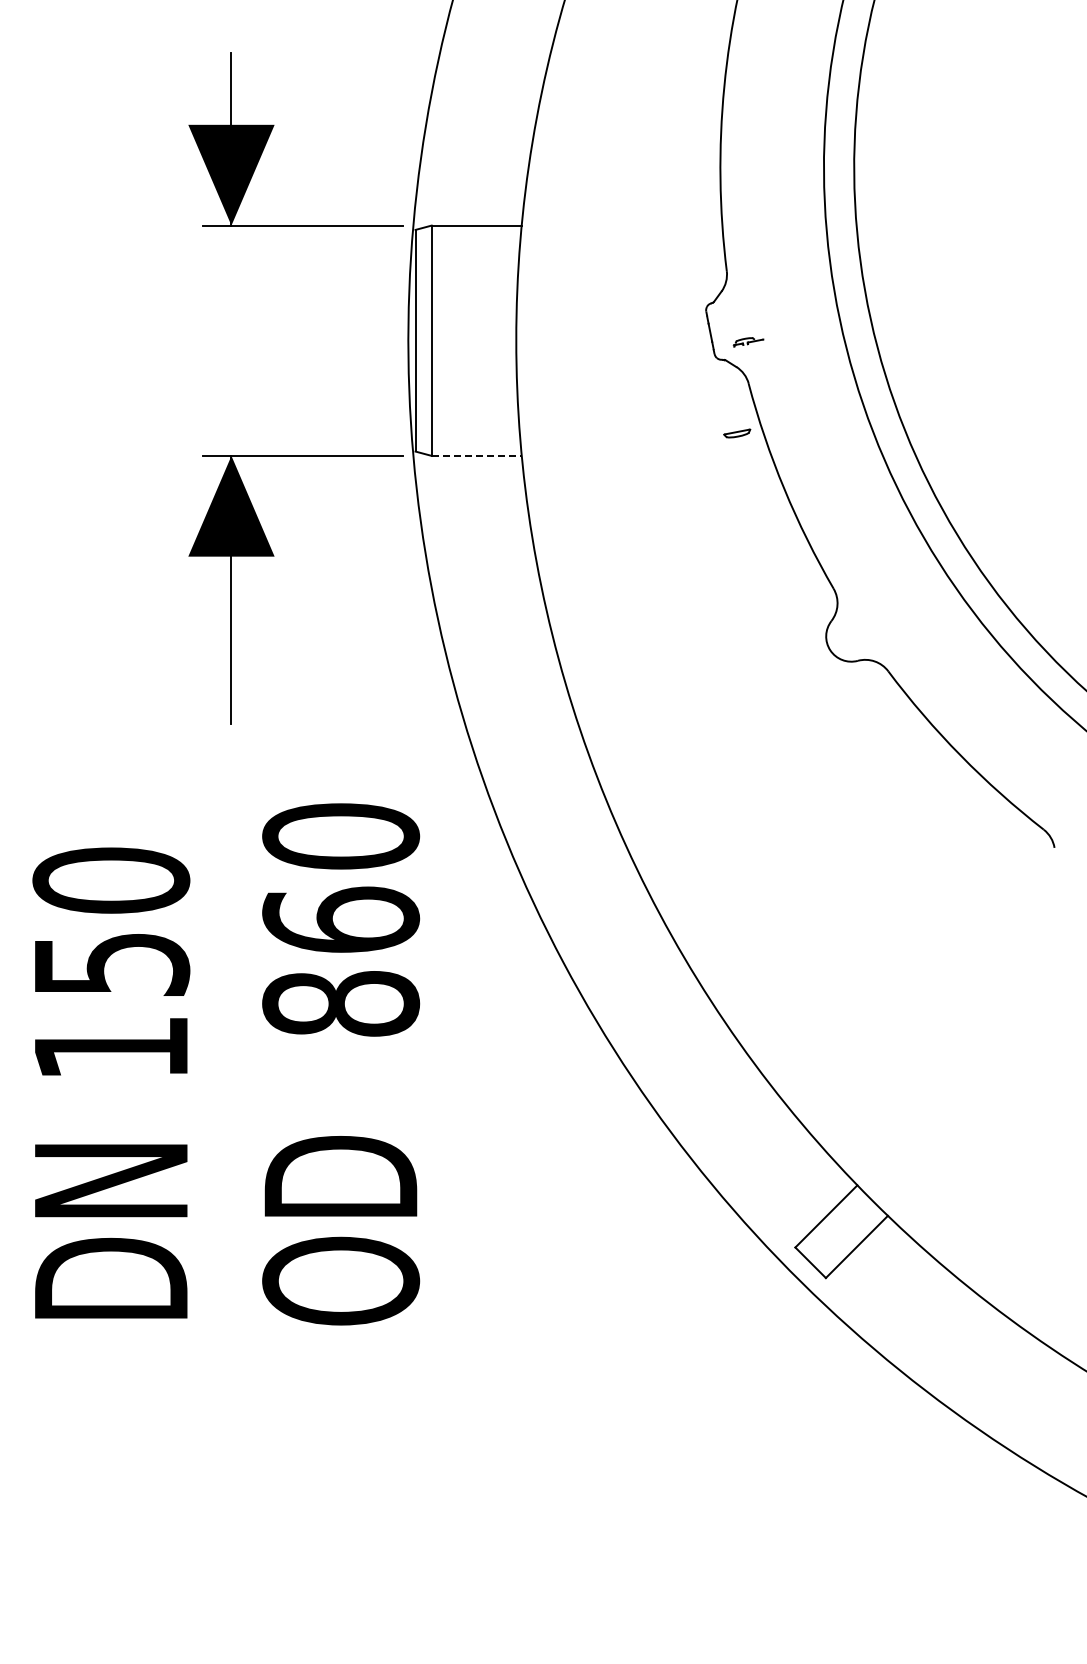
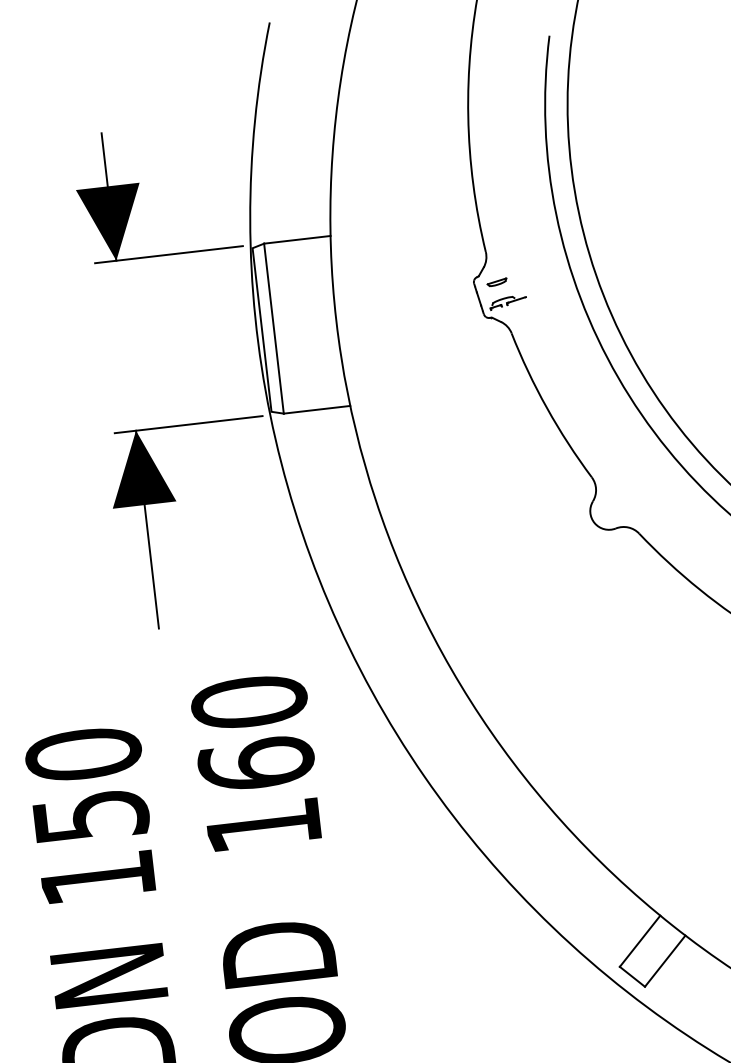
part: (748, 342) -> (507, 302), size x1.67
part: (737, 433) -> (497, 282), moved
line: (477, 455) -> (317, 409), dashed -> solid
text: (341, 1003) -> (264, 825), 860 -> 160

